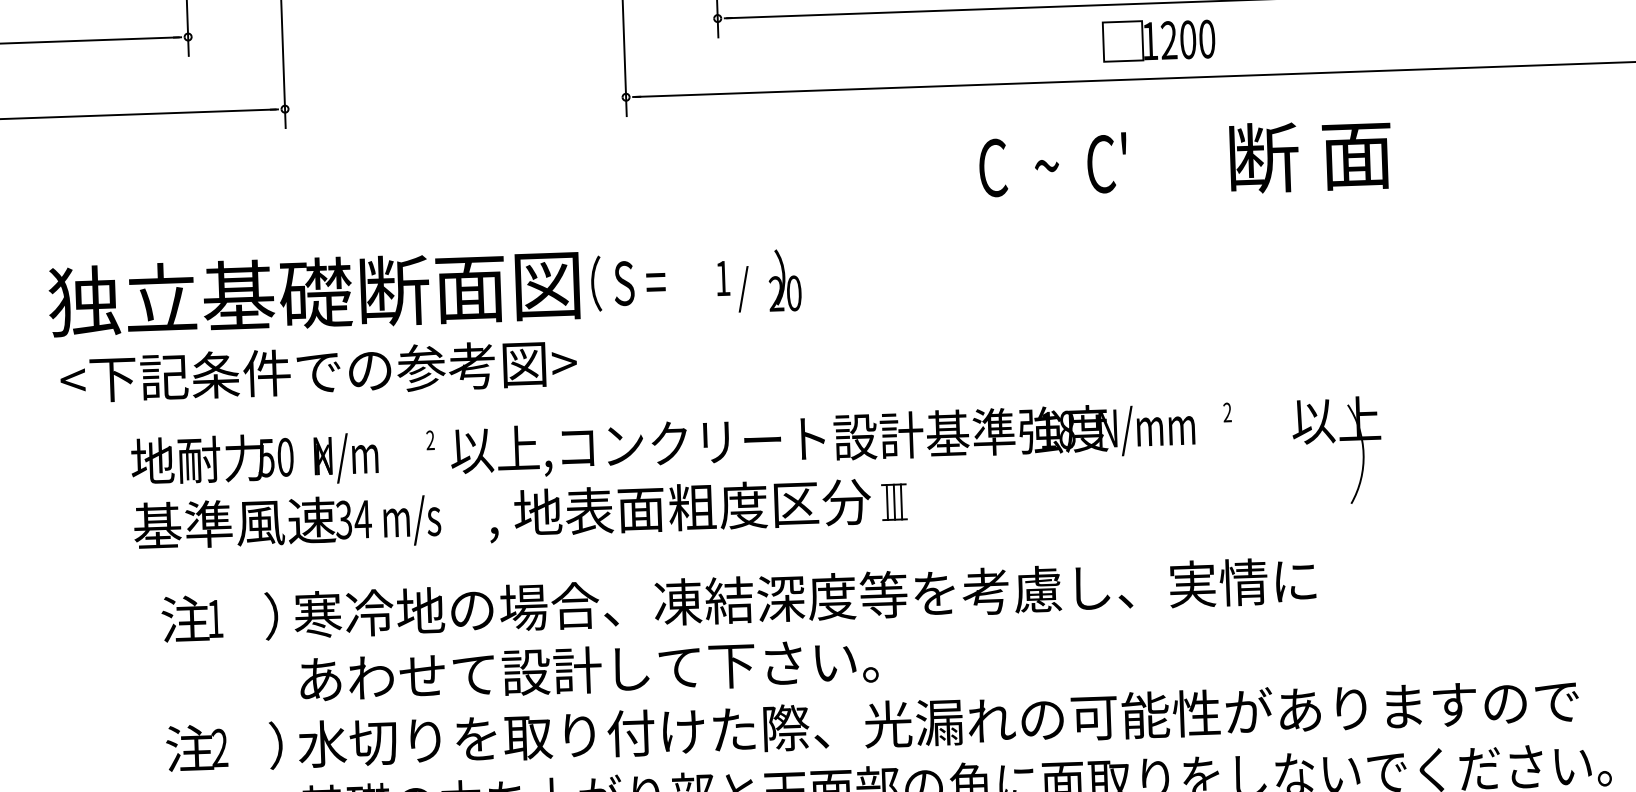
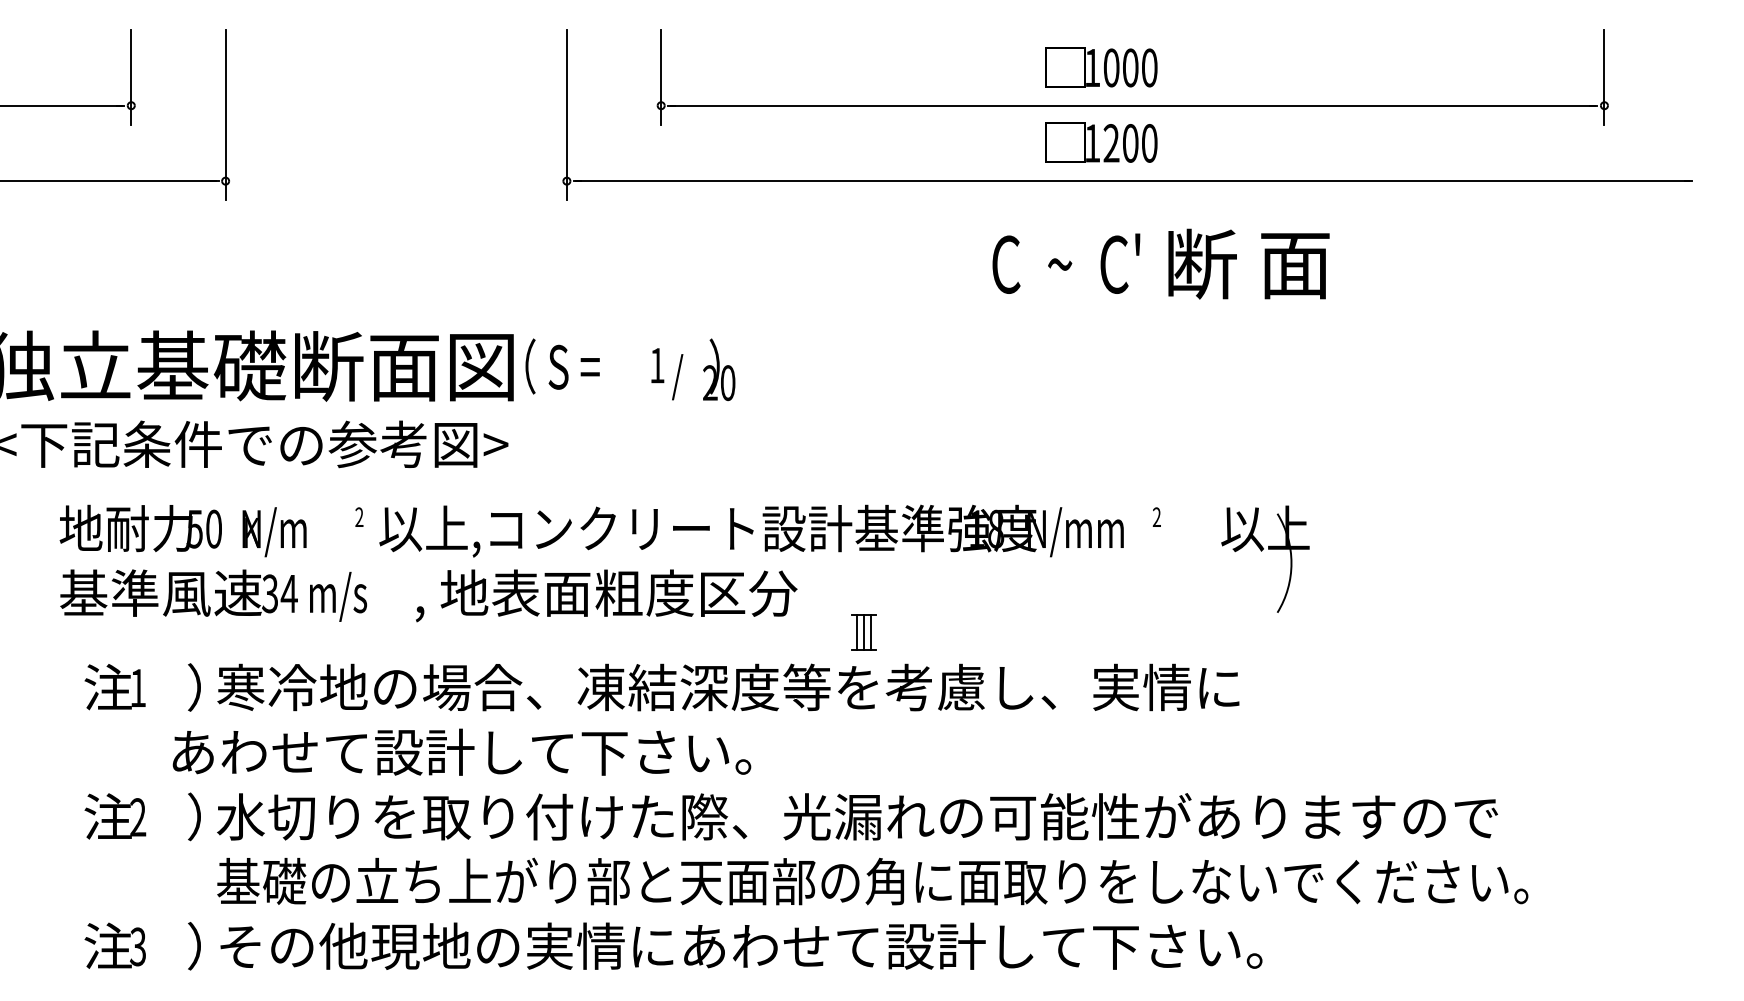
text: (1053, 164) -> (1066, 263), moved
part: (894, 502) -> (863, 632), moved
text: (588, 669) -> (461, 751), moved

